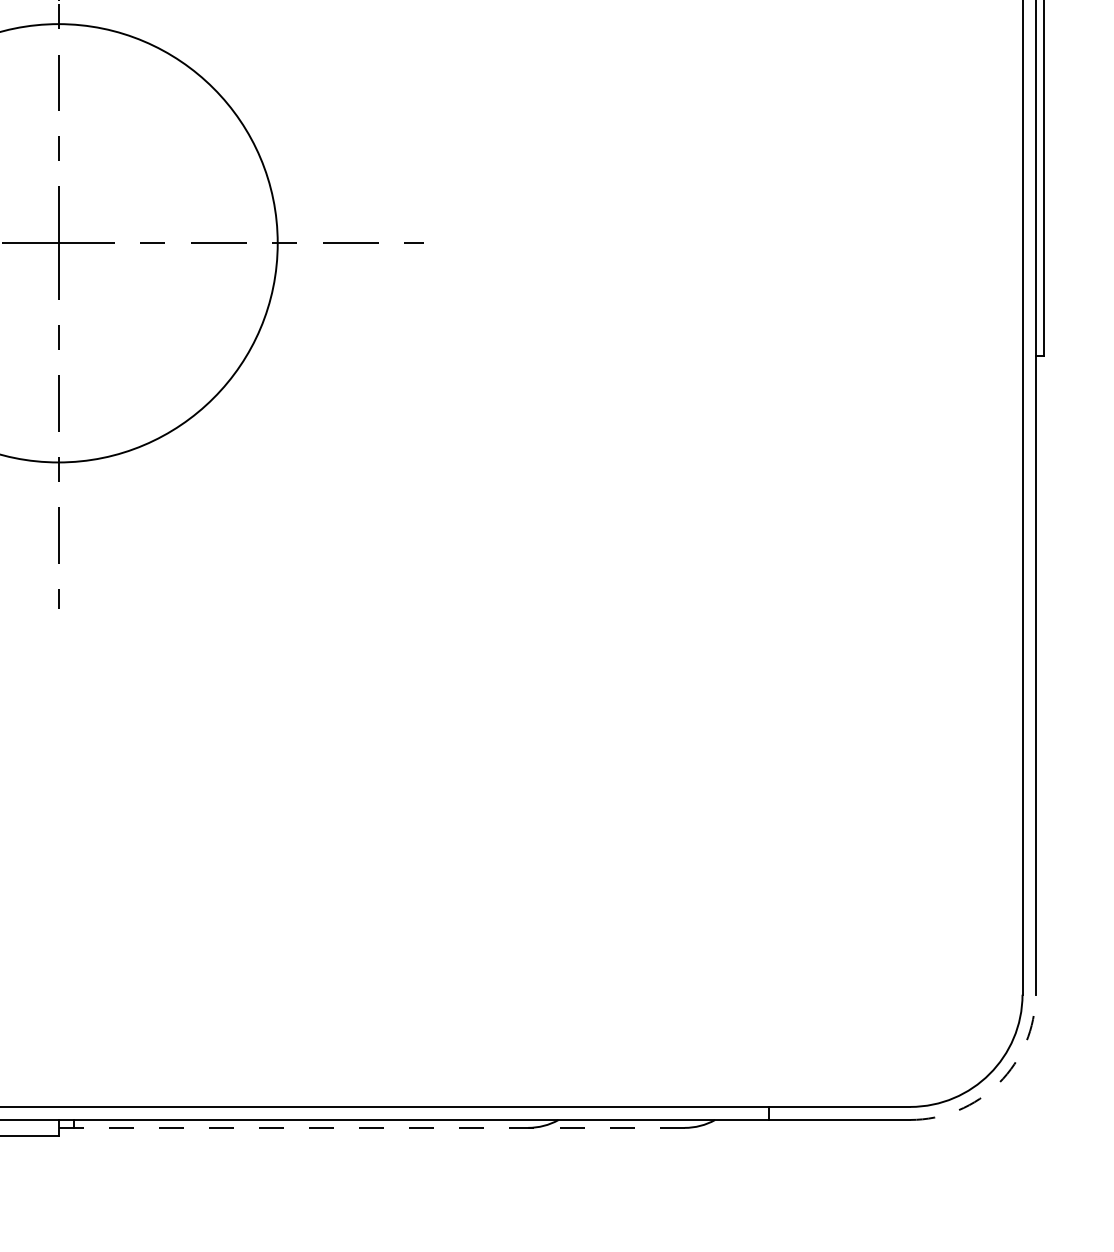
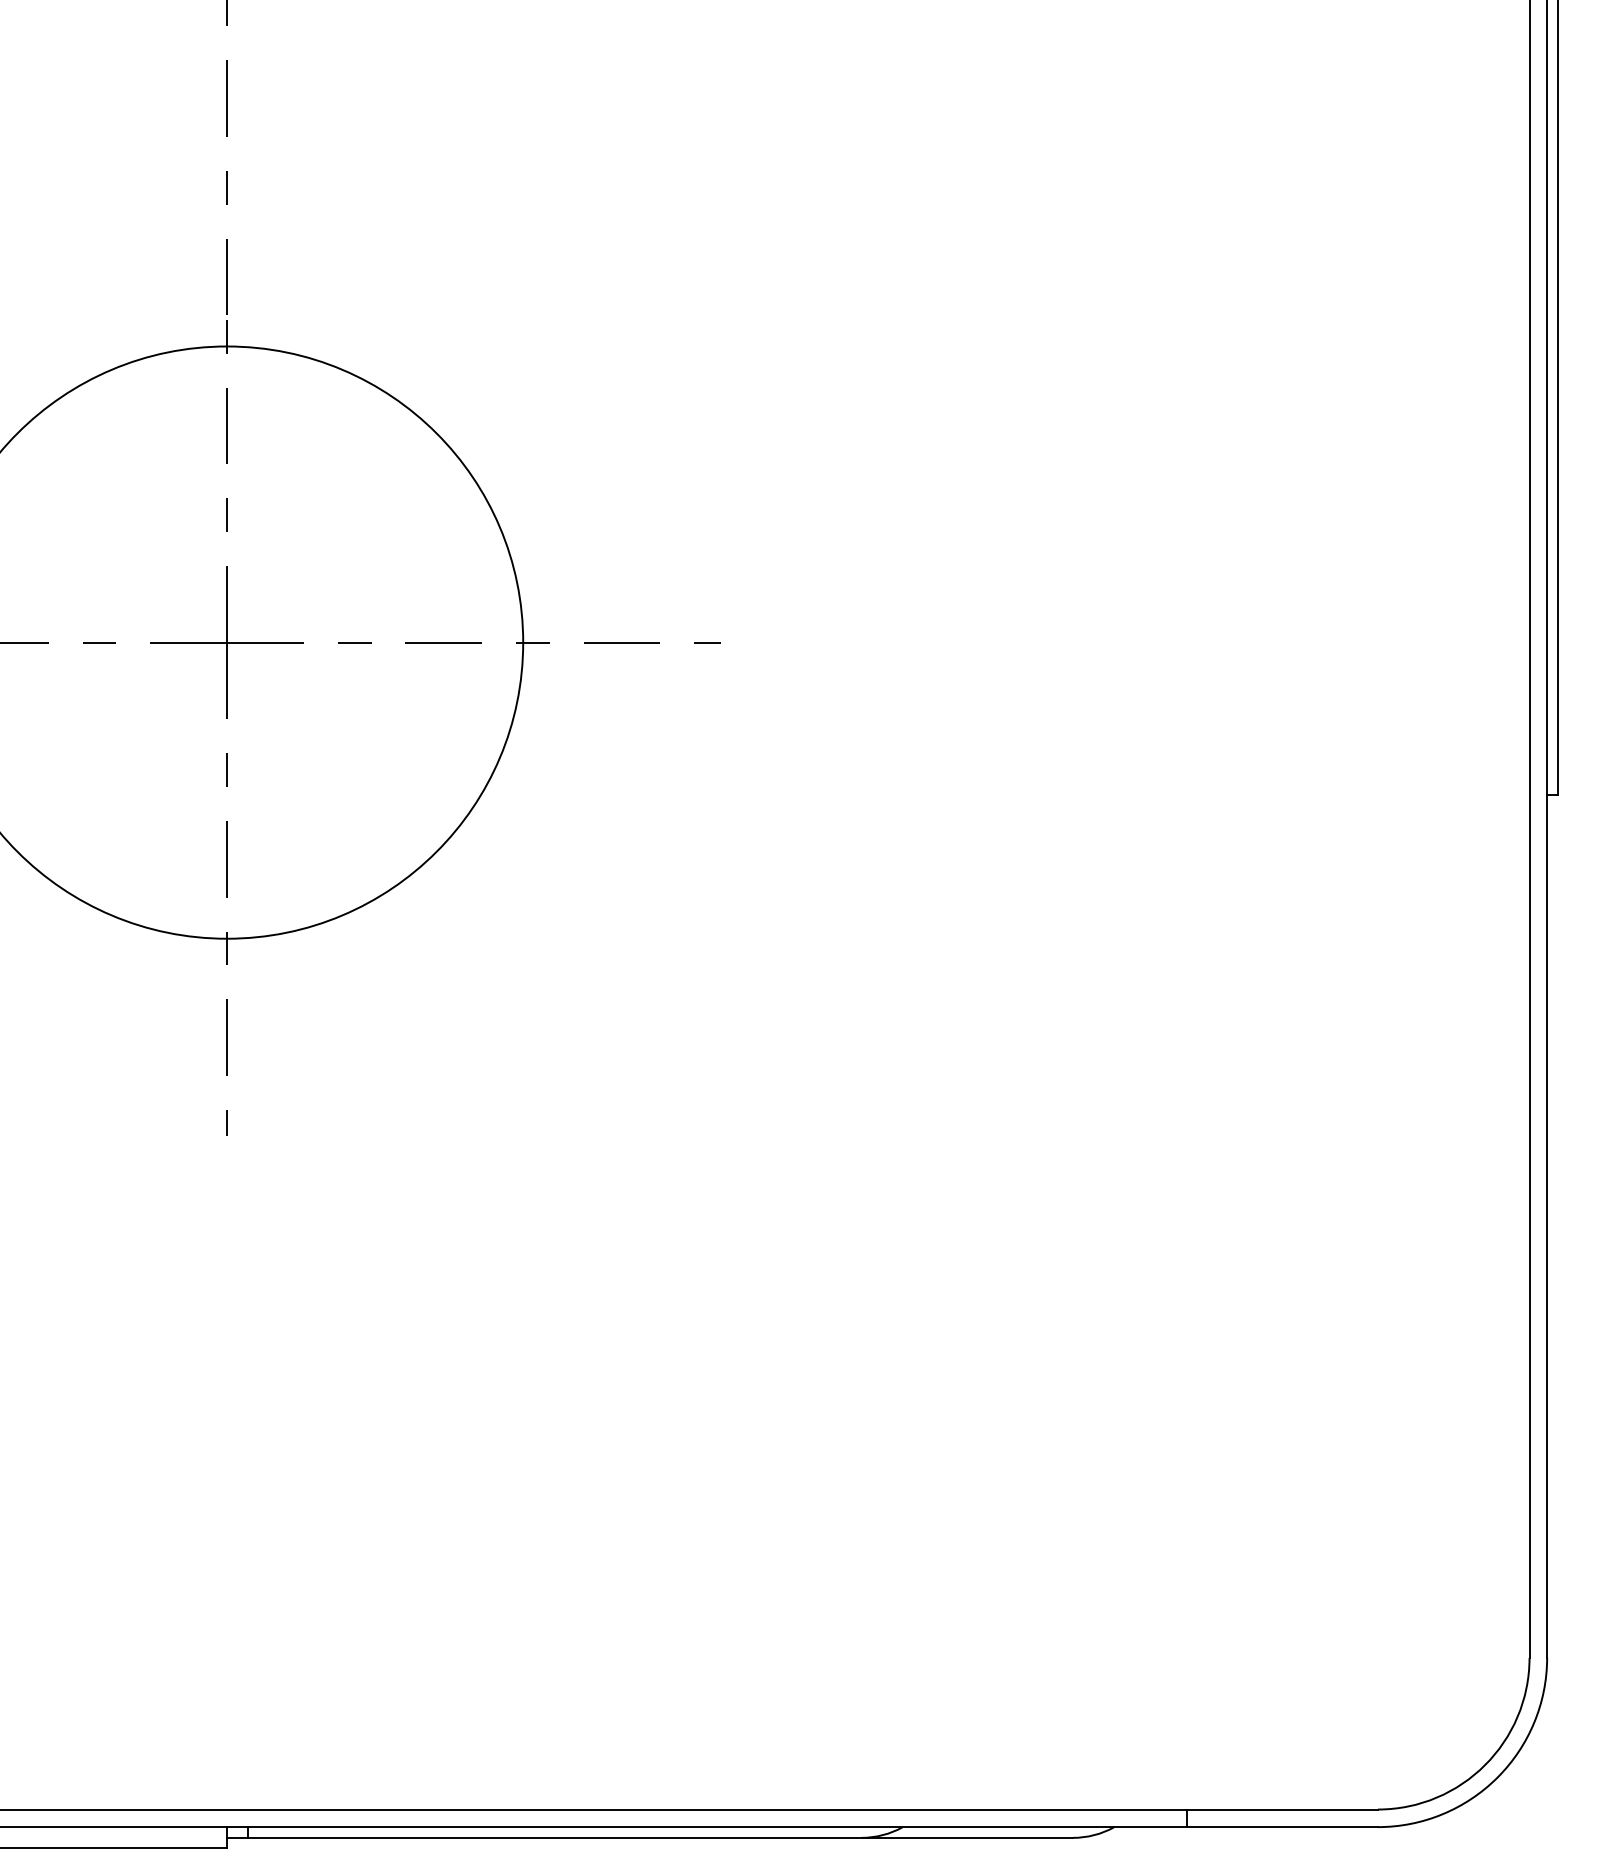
arc: (998, 1083) -> (1497, 1777), dashed -> solid
line: (371, 1127) -> (650, 1837), dashed -> solid

